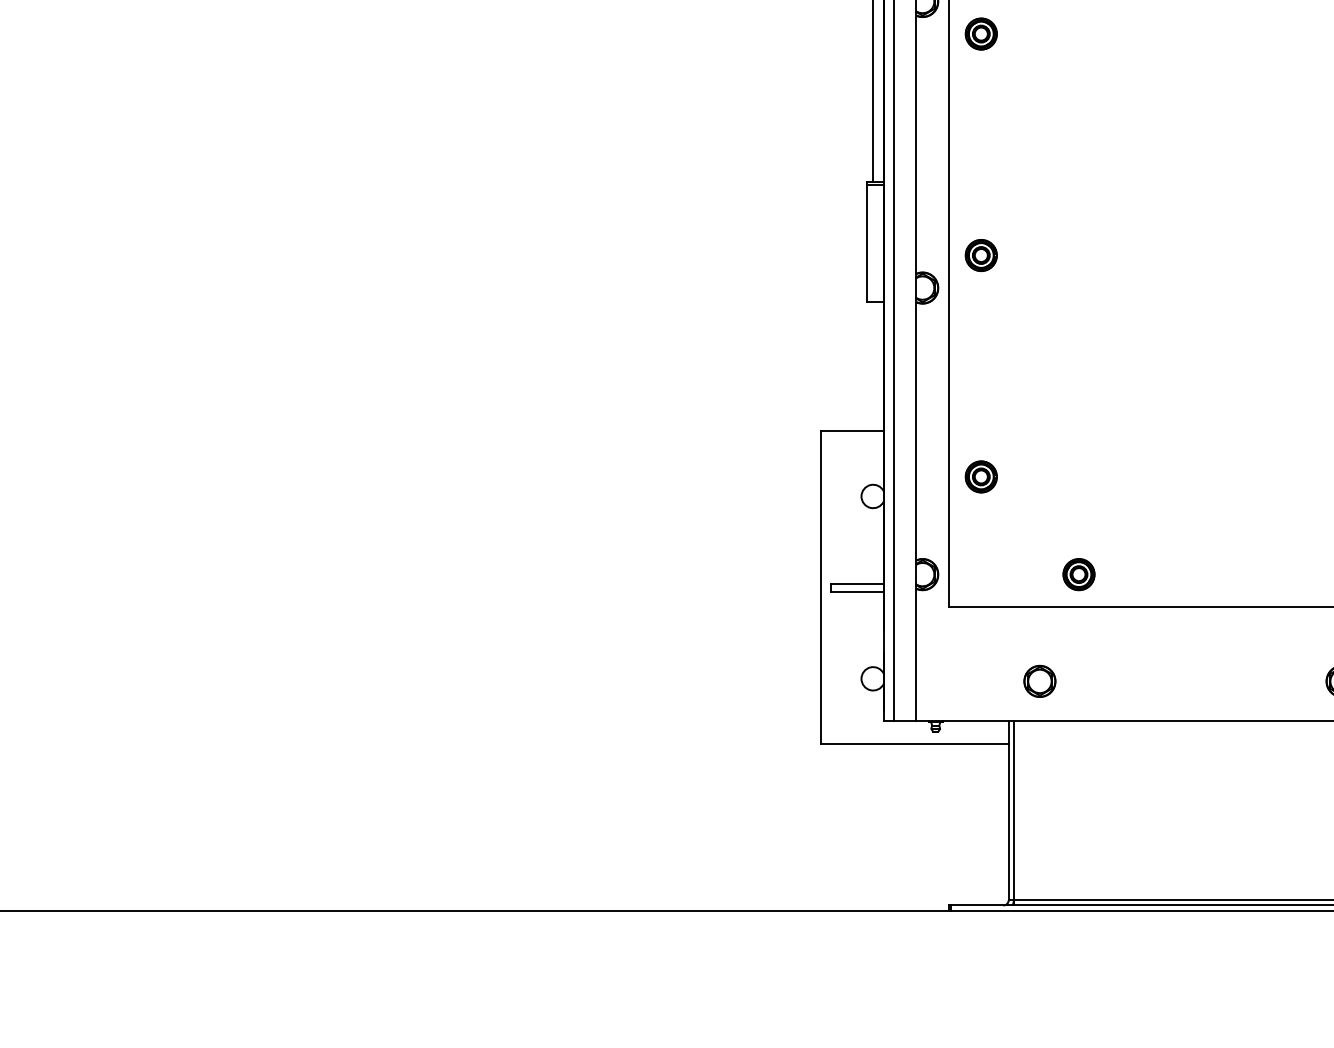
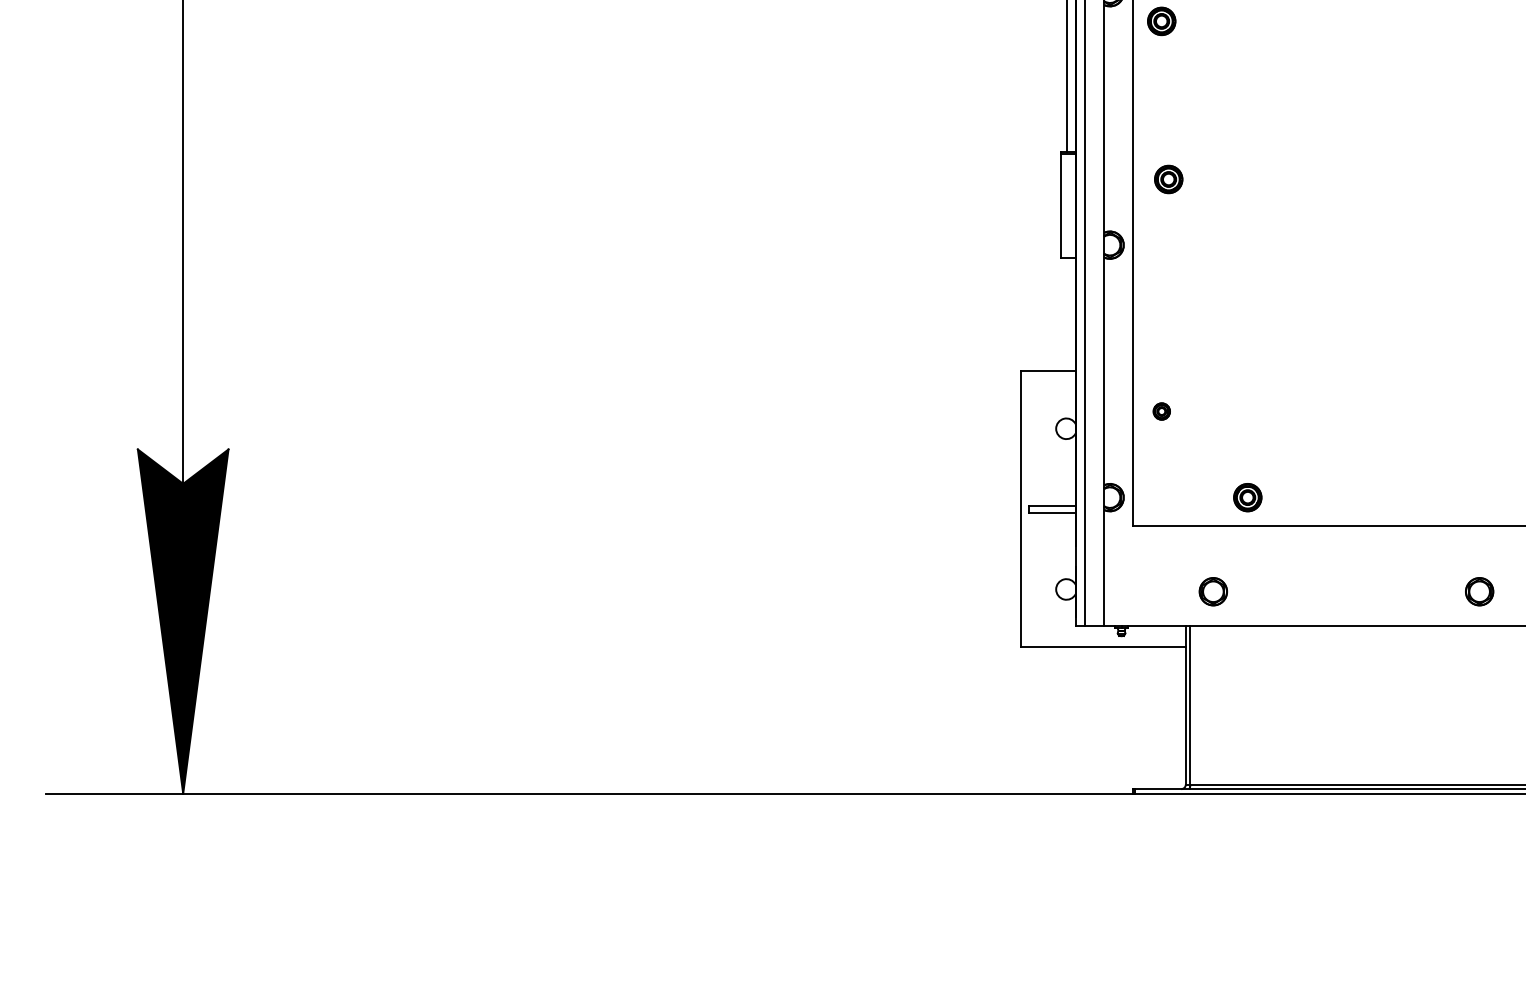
part: (981, 255) -> (1168, 179), moved
part: (981, 476) -> (1161, 411), size x0.6

